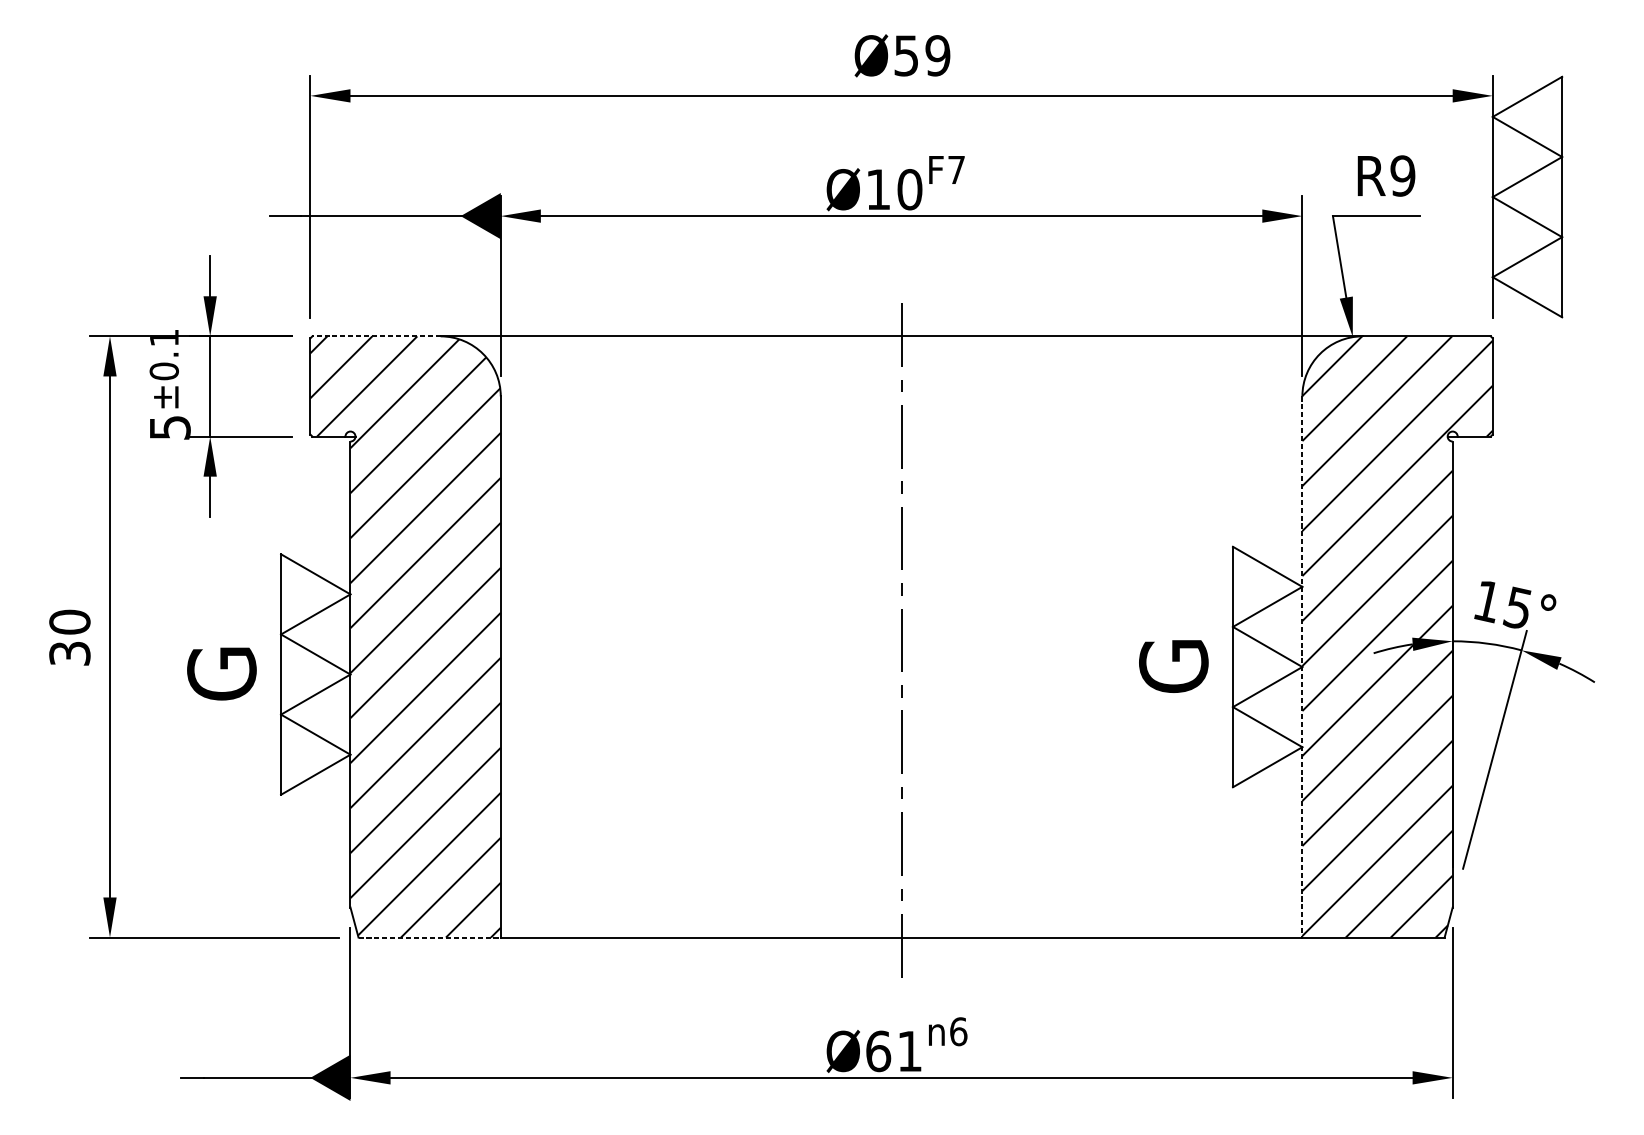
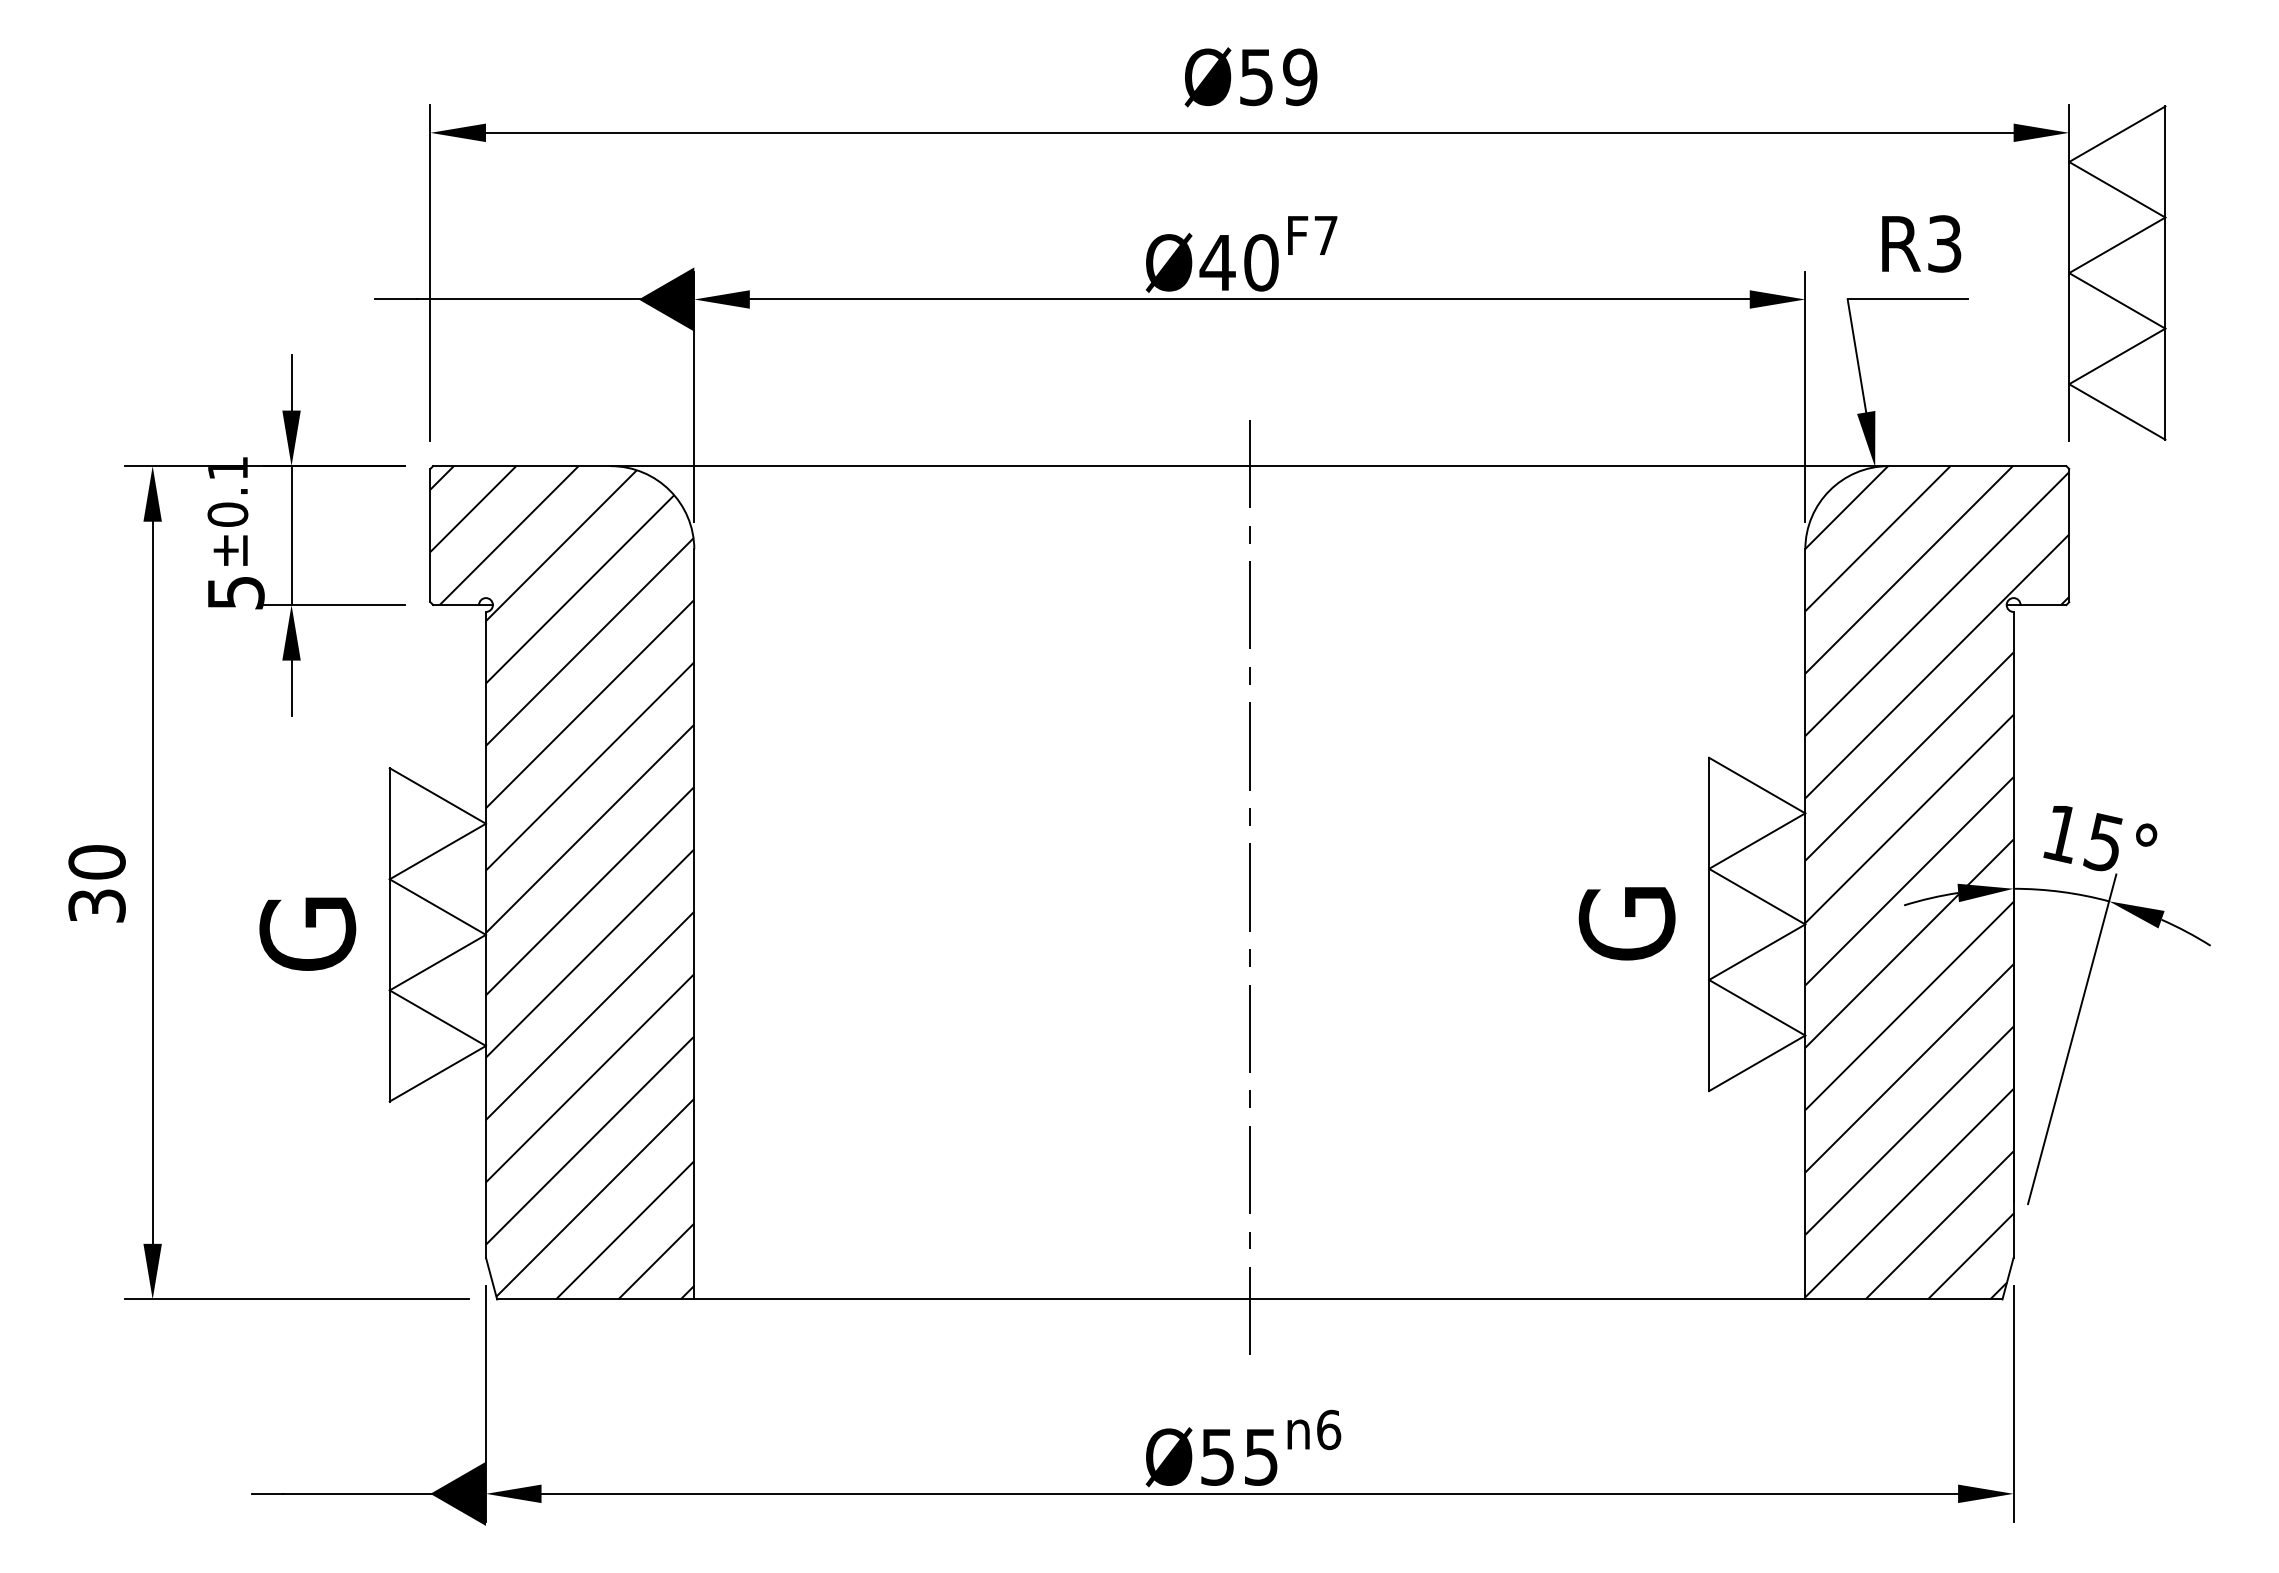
text: (1402, 175) -> (1944, 243), R9 -> R3
text: (878, 189) -> (1217, 262), Ø10 -> Ø40
line: (376, 336) -> (522, 466), dashed -> solid
line: (1302, 667) -> (1805, 924), dashed -> solid
line: (429, 937) -> (595, 1299), dashed -> solid
text: (894, 1050) -> (1239, 1456), Ø61 -> Ø55

